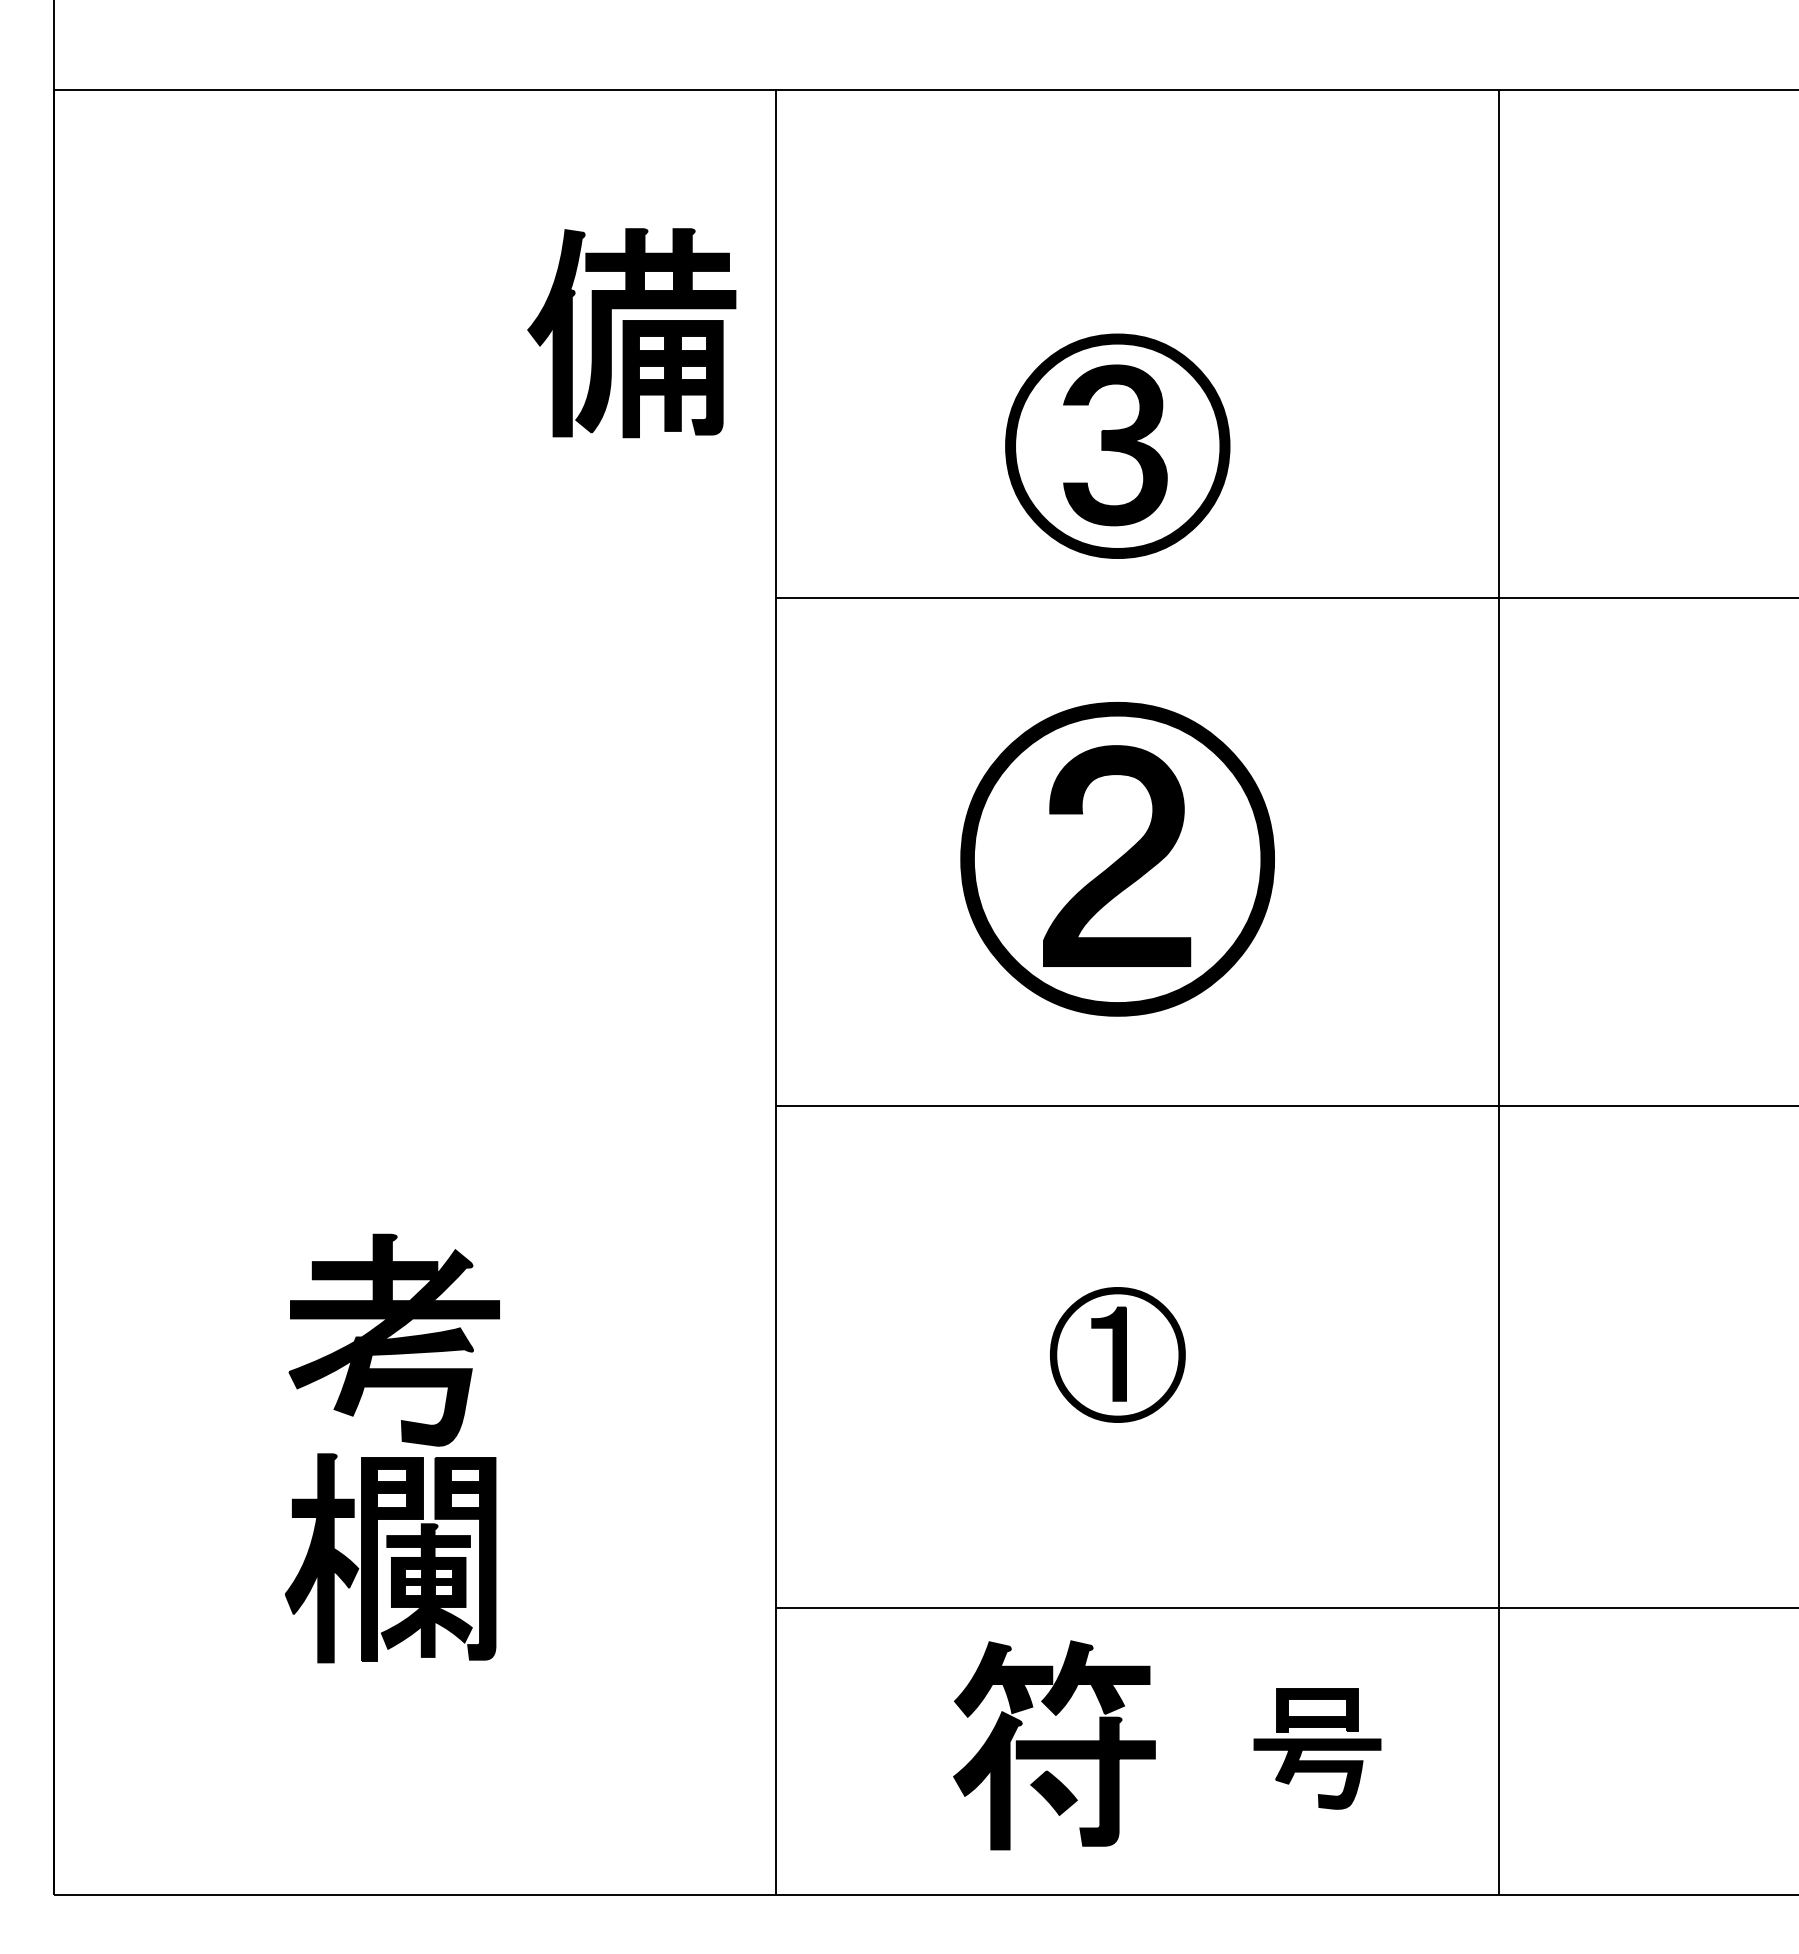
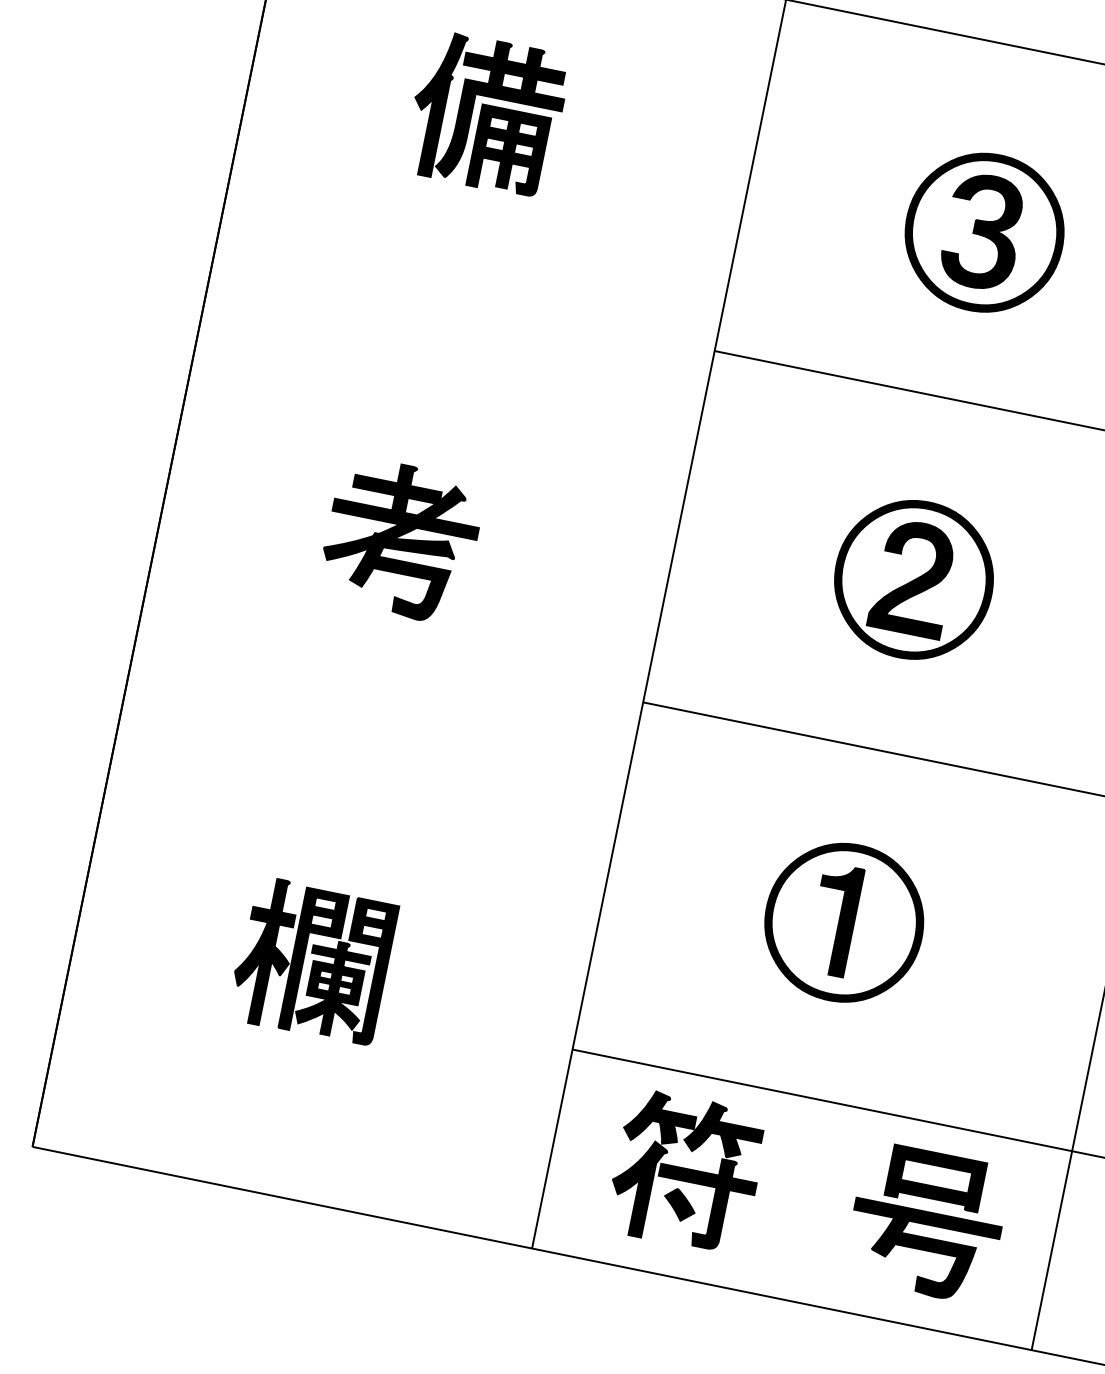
part: (631, 333) -> (486, 114), moved
part: (1117, 445) -> (984, 232), moved
part: (1117, 858) -> (913, 579), size x0.71
part: (393, 1339) -> (400, 539), moved
part: (1117, 1354) -> (844, 922), size x1.67
part: (1054, 1745) -> (686, 1172), moved
part: (1317, 1748) -> (927, 1223), size x1.67

